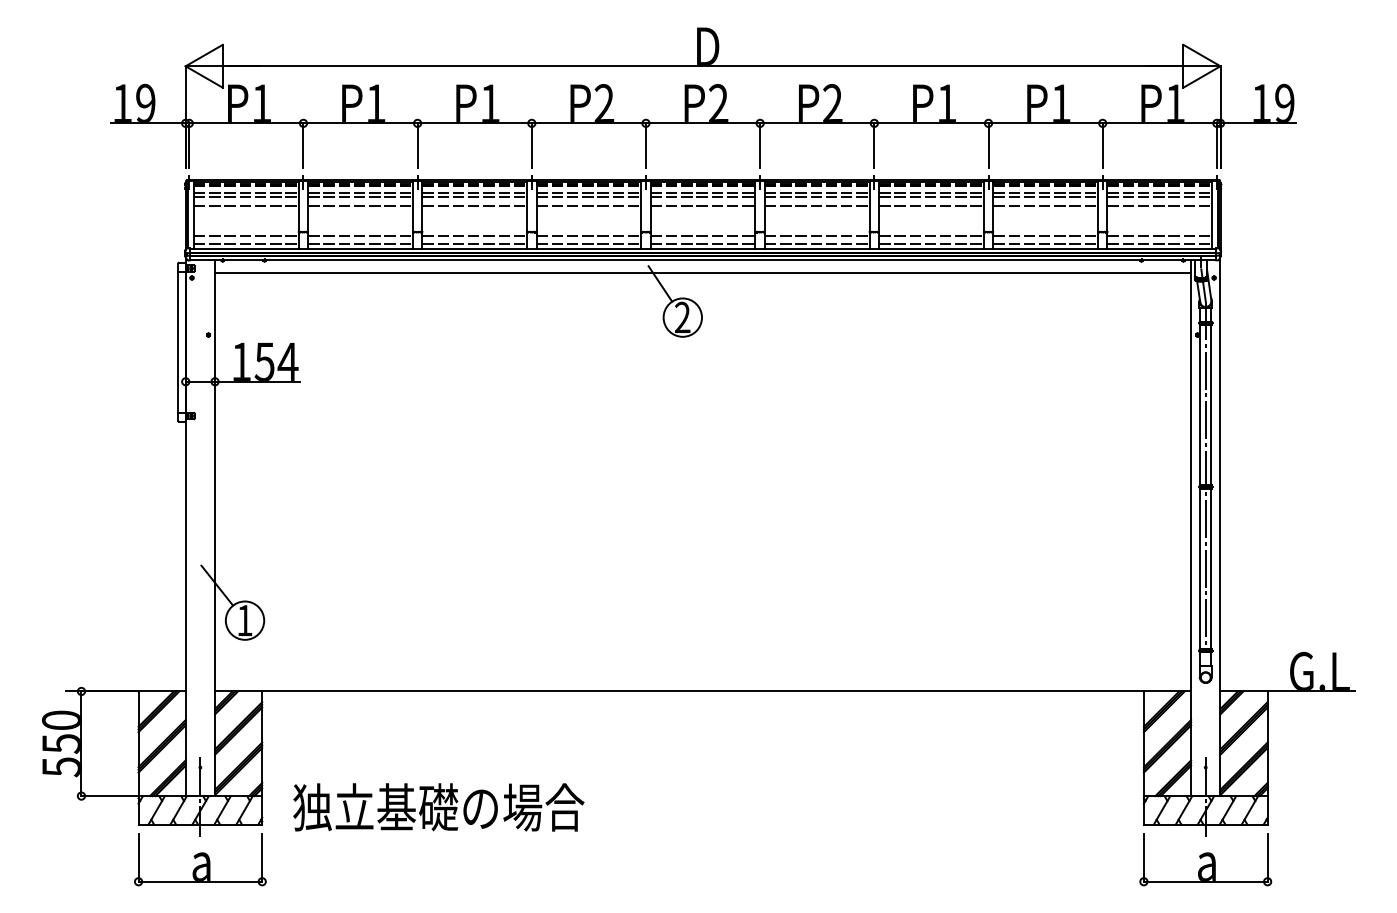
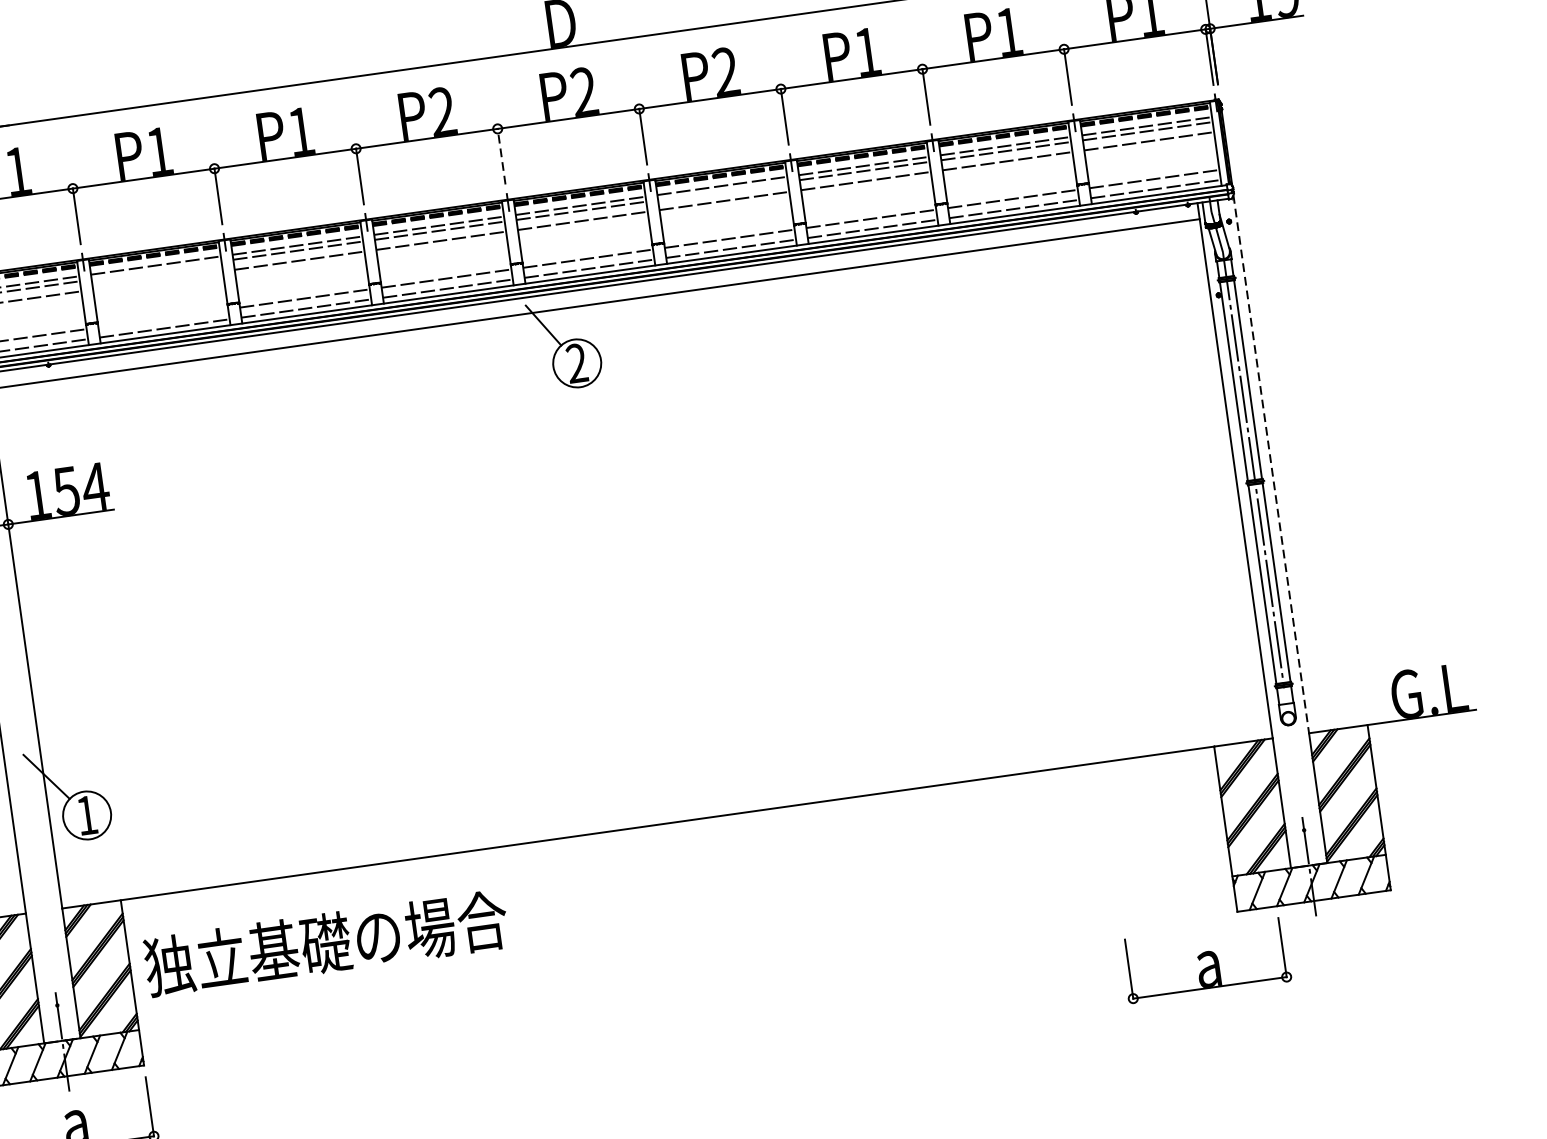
line: (645, 145) -> (500, 156), solid -> dashed
line: (360, 197) -> (156, 270), removed
line: (816, 197) -> (722, 191), removed
line: (360, 205) -> (157, 280), removed
line: (360, 236) -> (163, 318), removed
line: (1220, 474) -> (1271, 464), solid -> dashed
text: (438, 807) -> (325, 943), moved
part: (1205, 859) -> (1205, 960), moved

